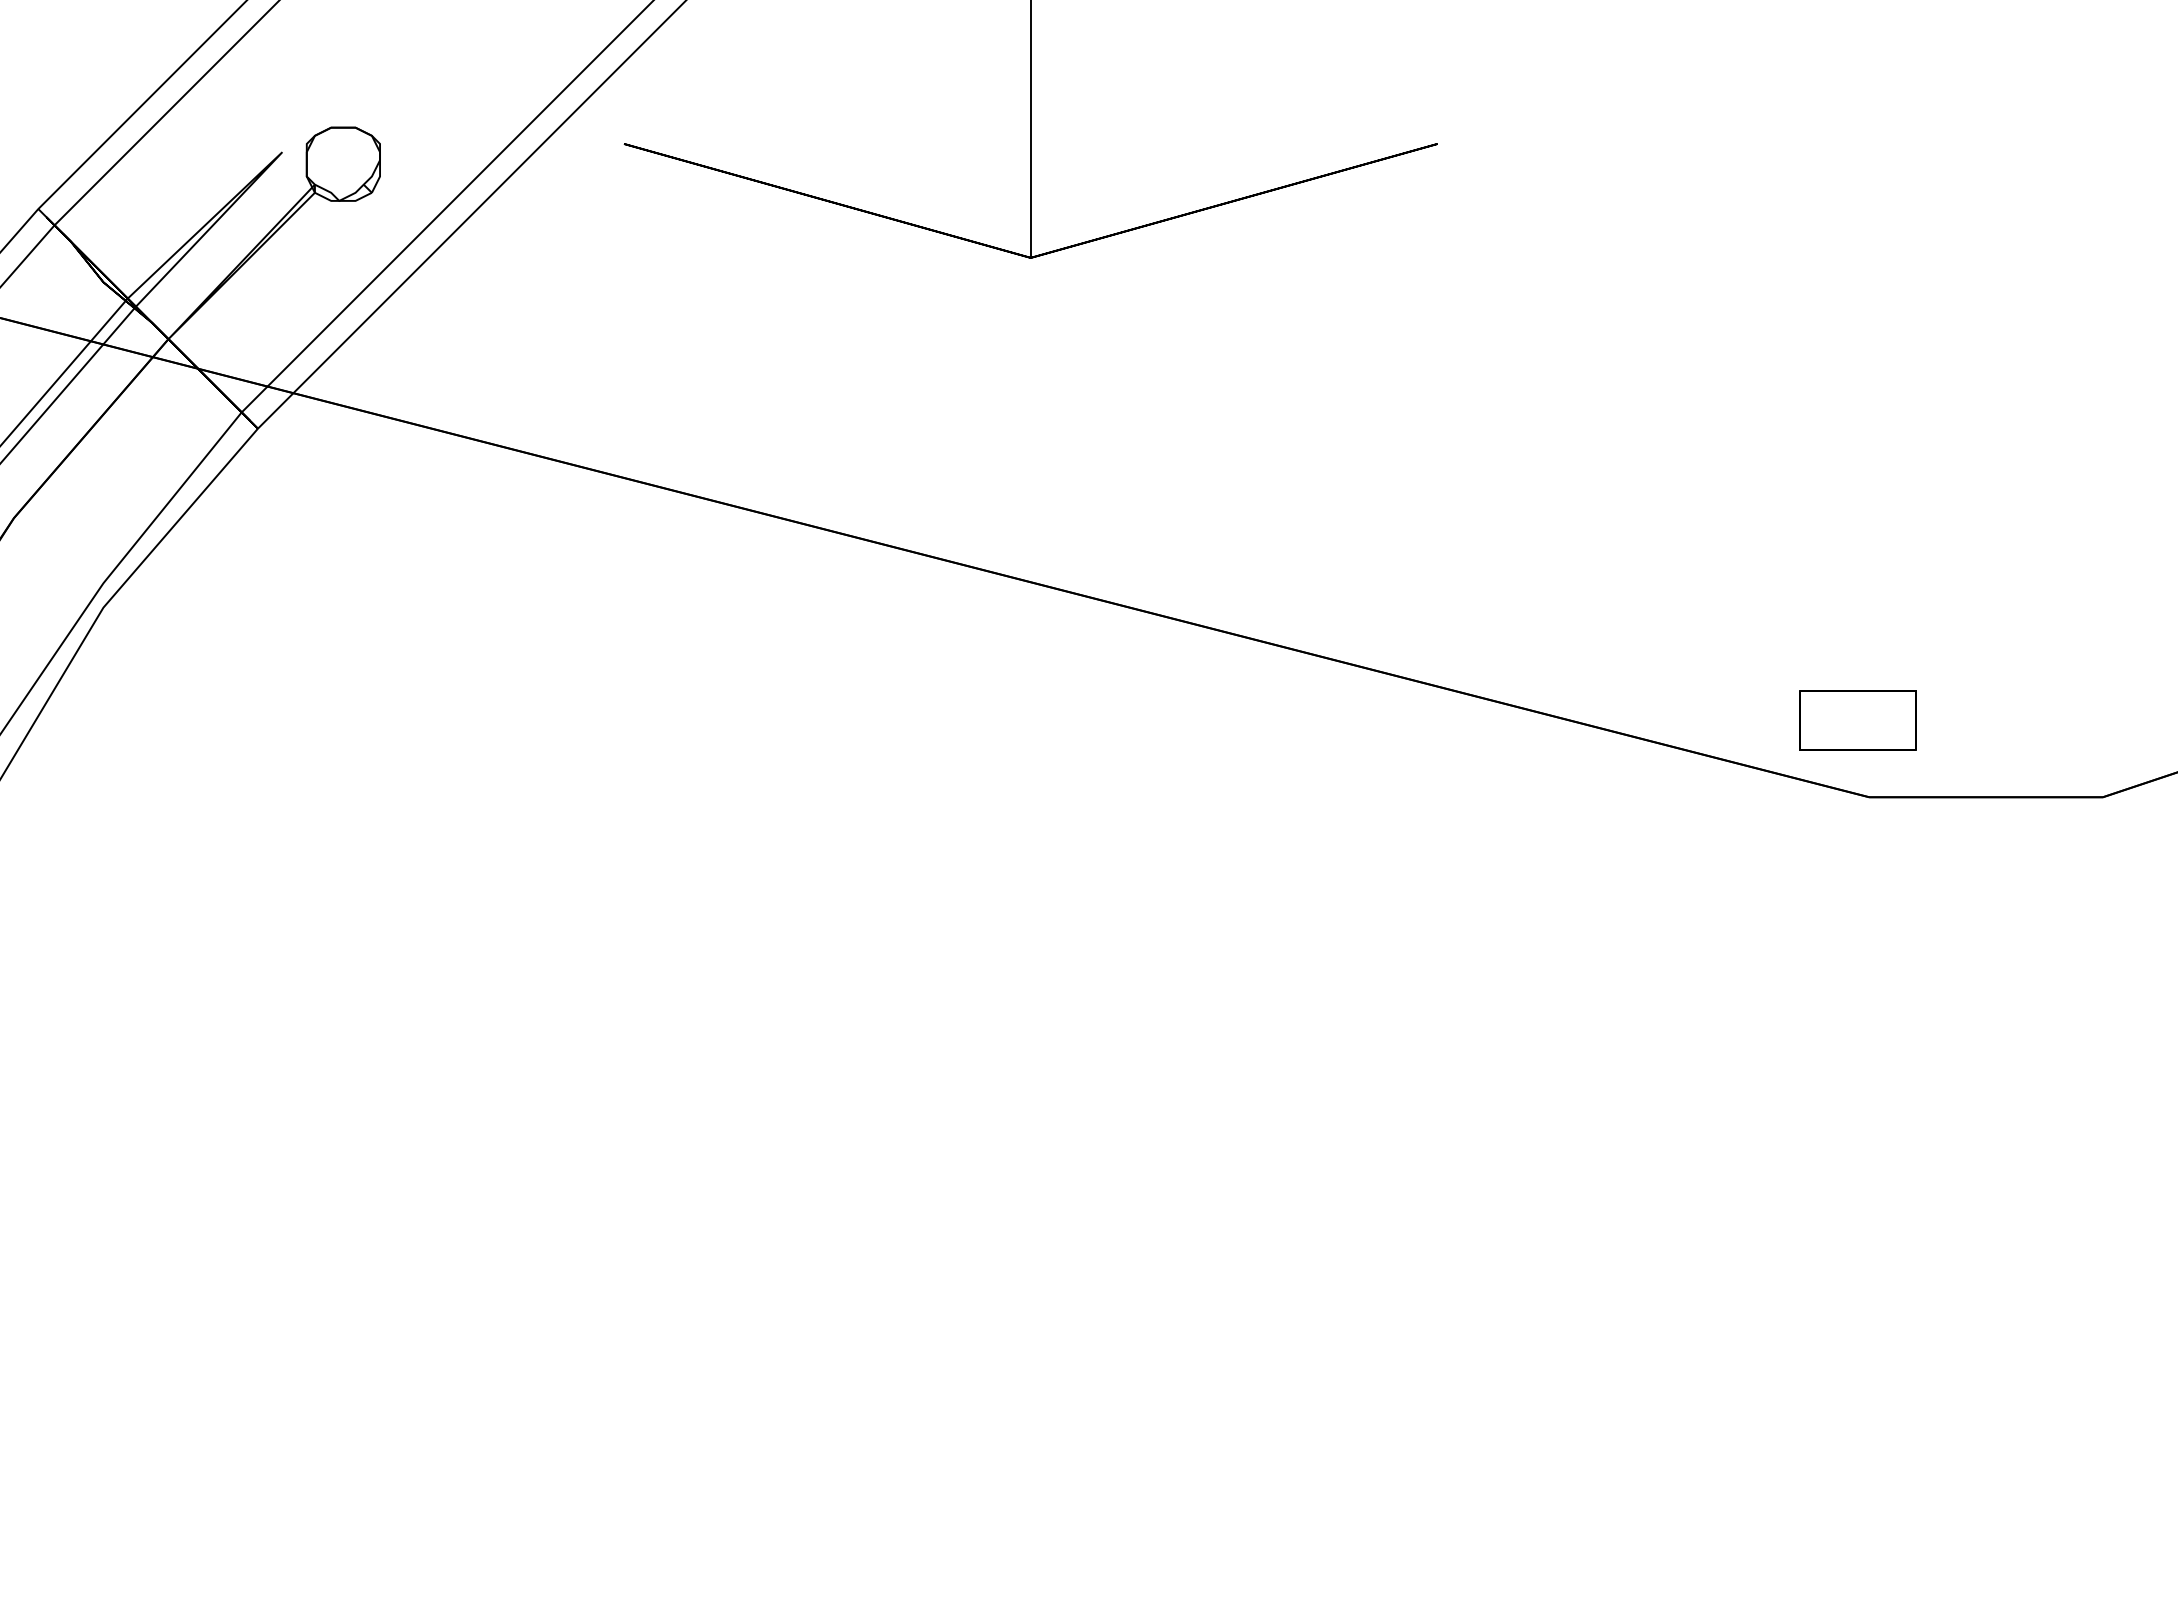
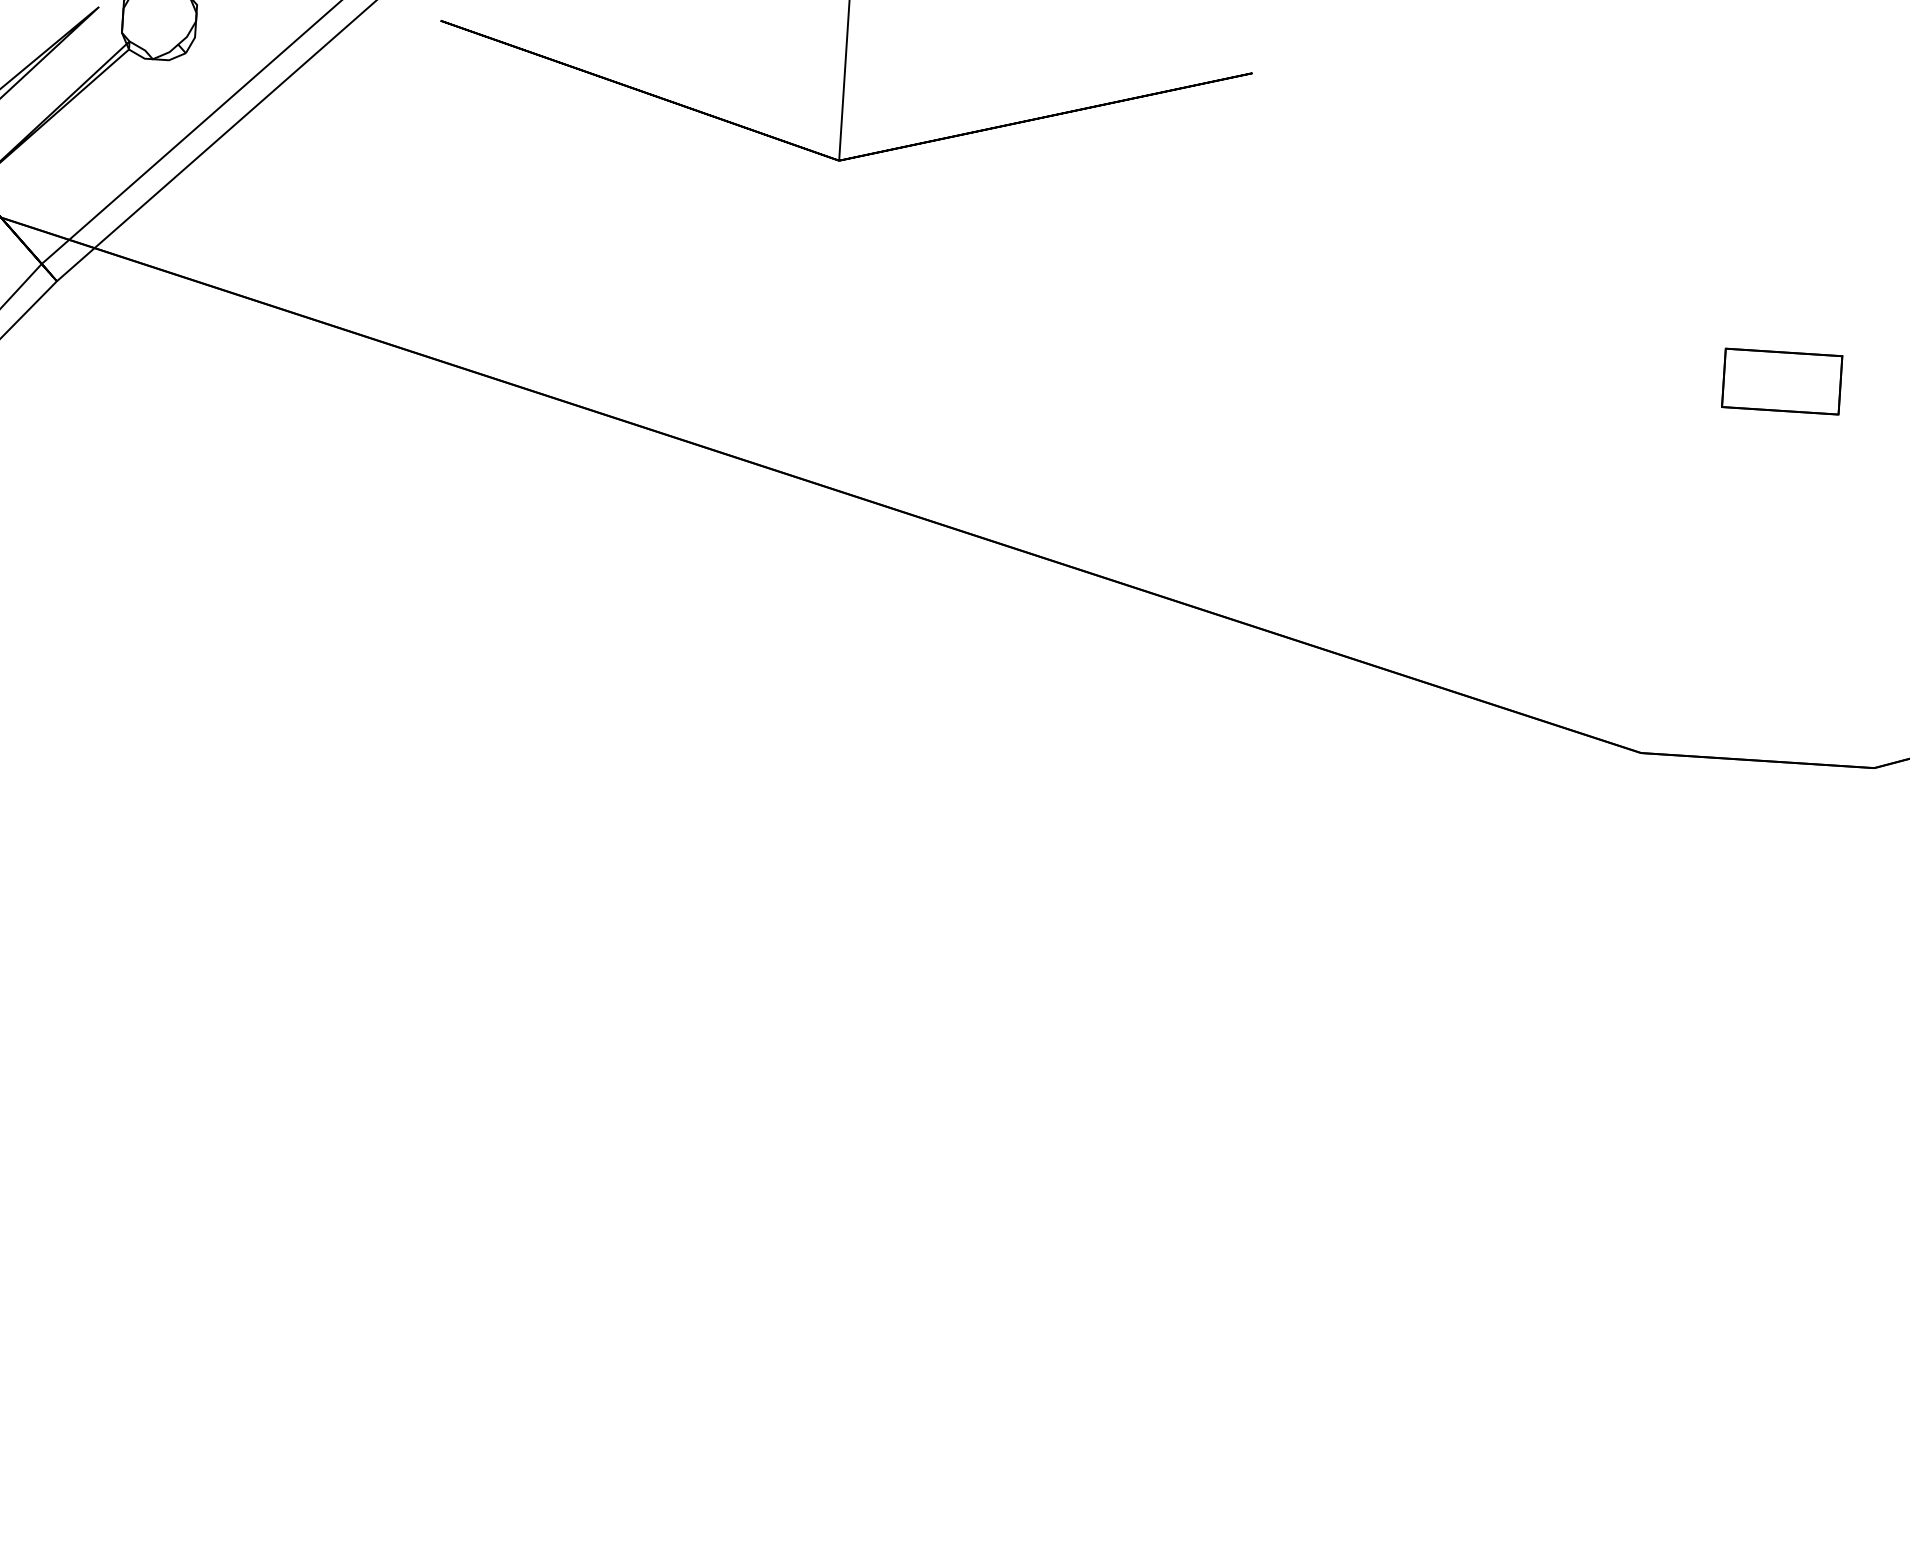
part: (1857, 720) -> (1781, 381), moved

